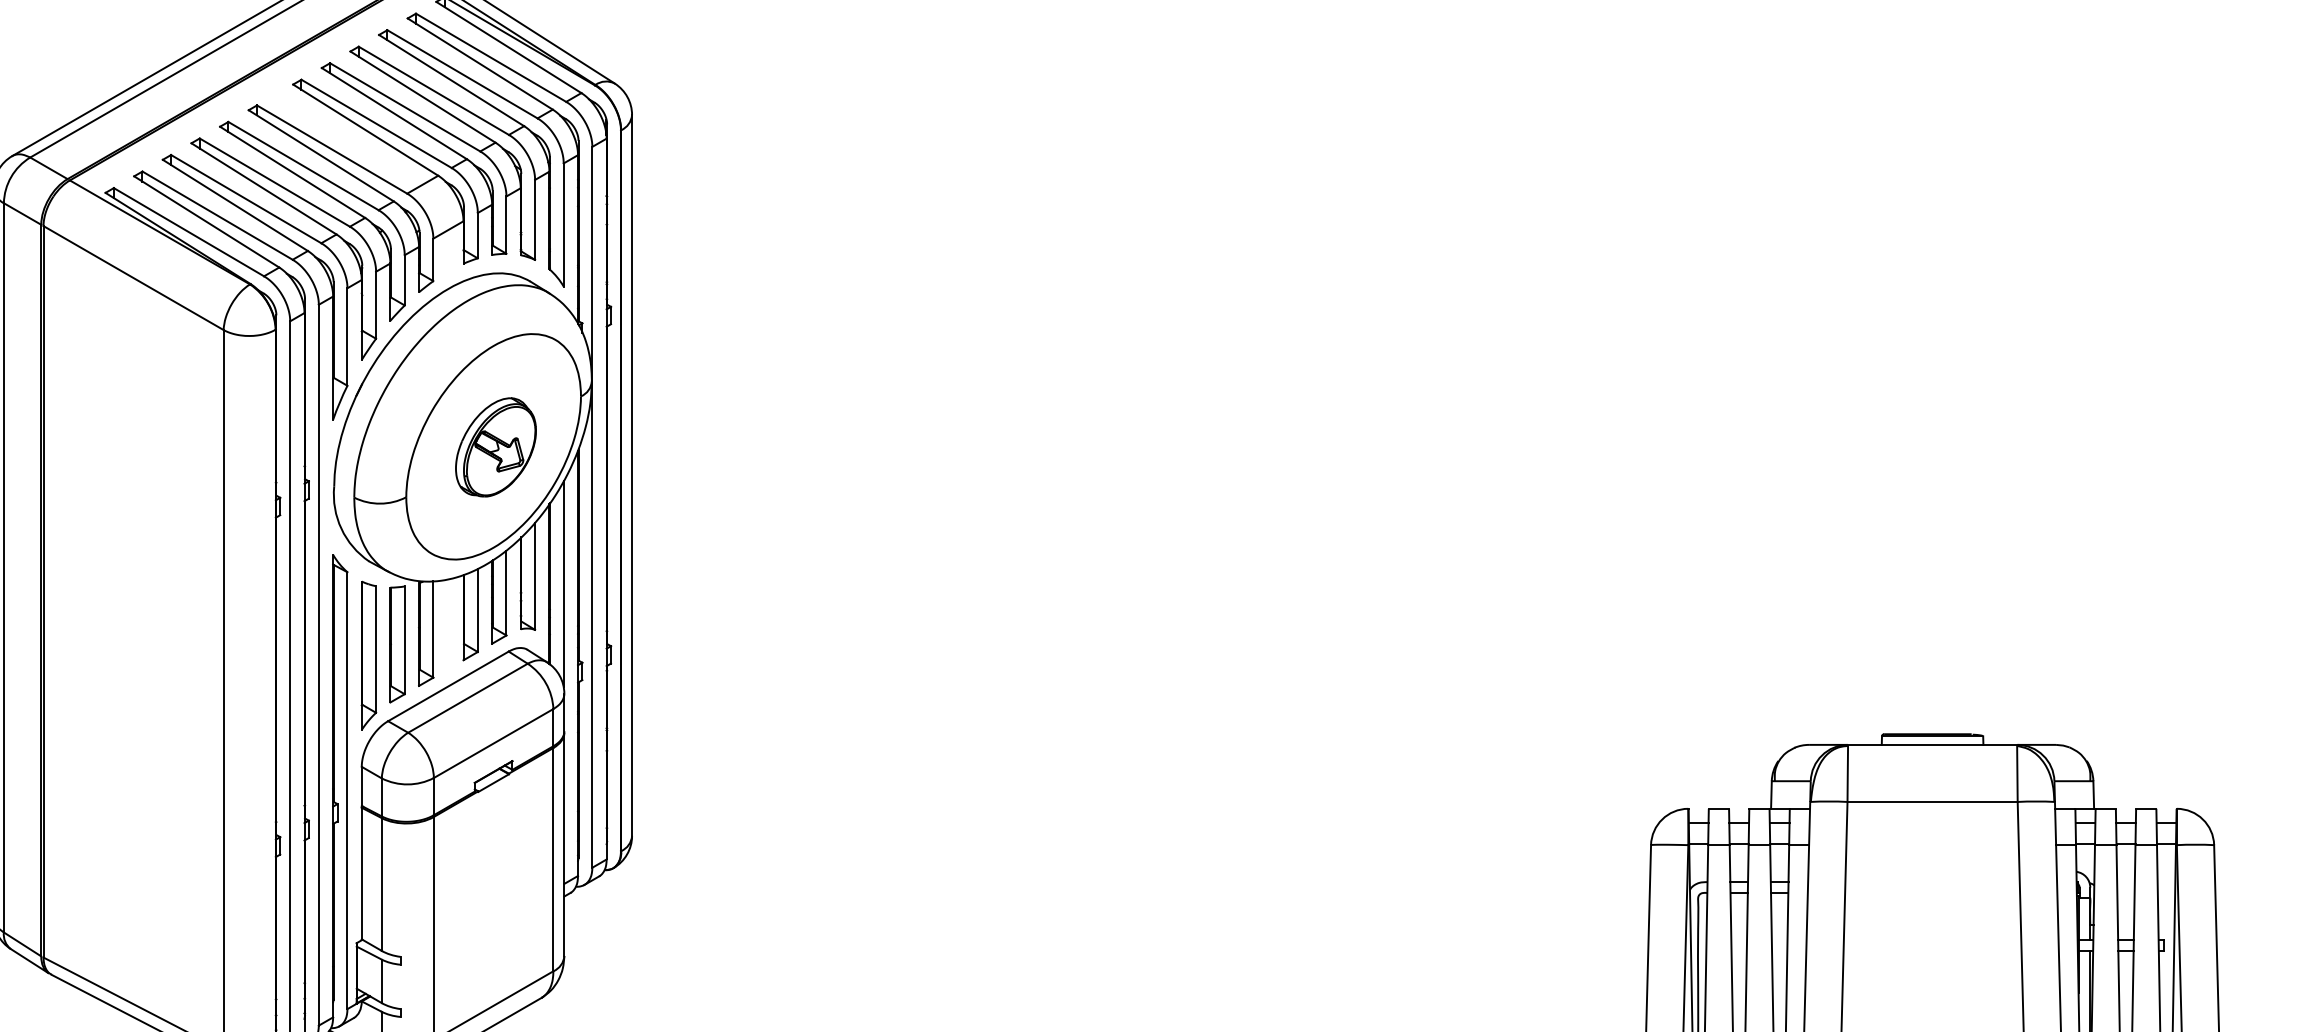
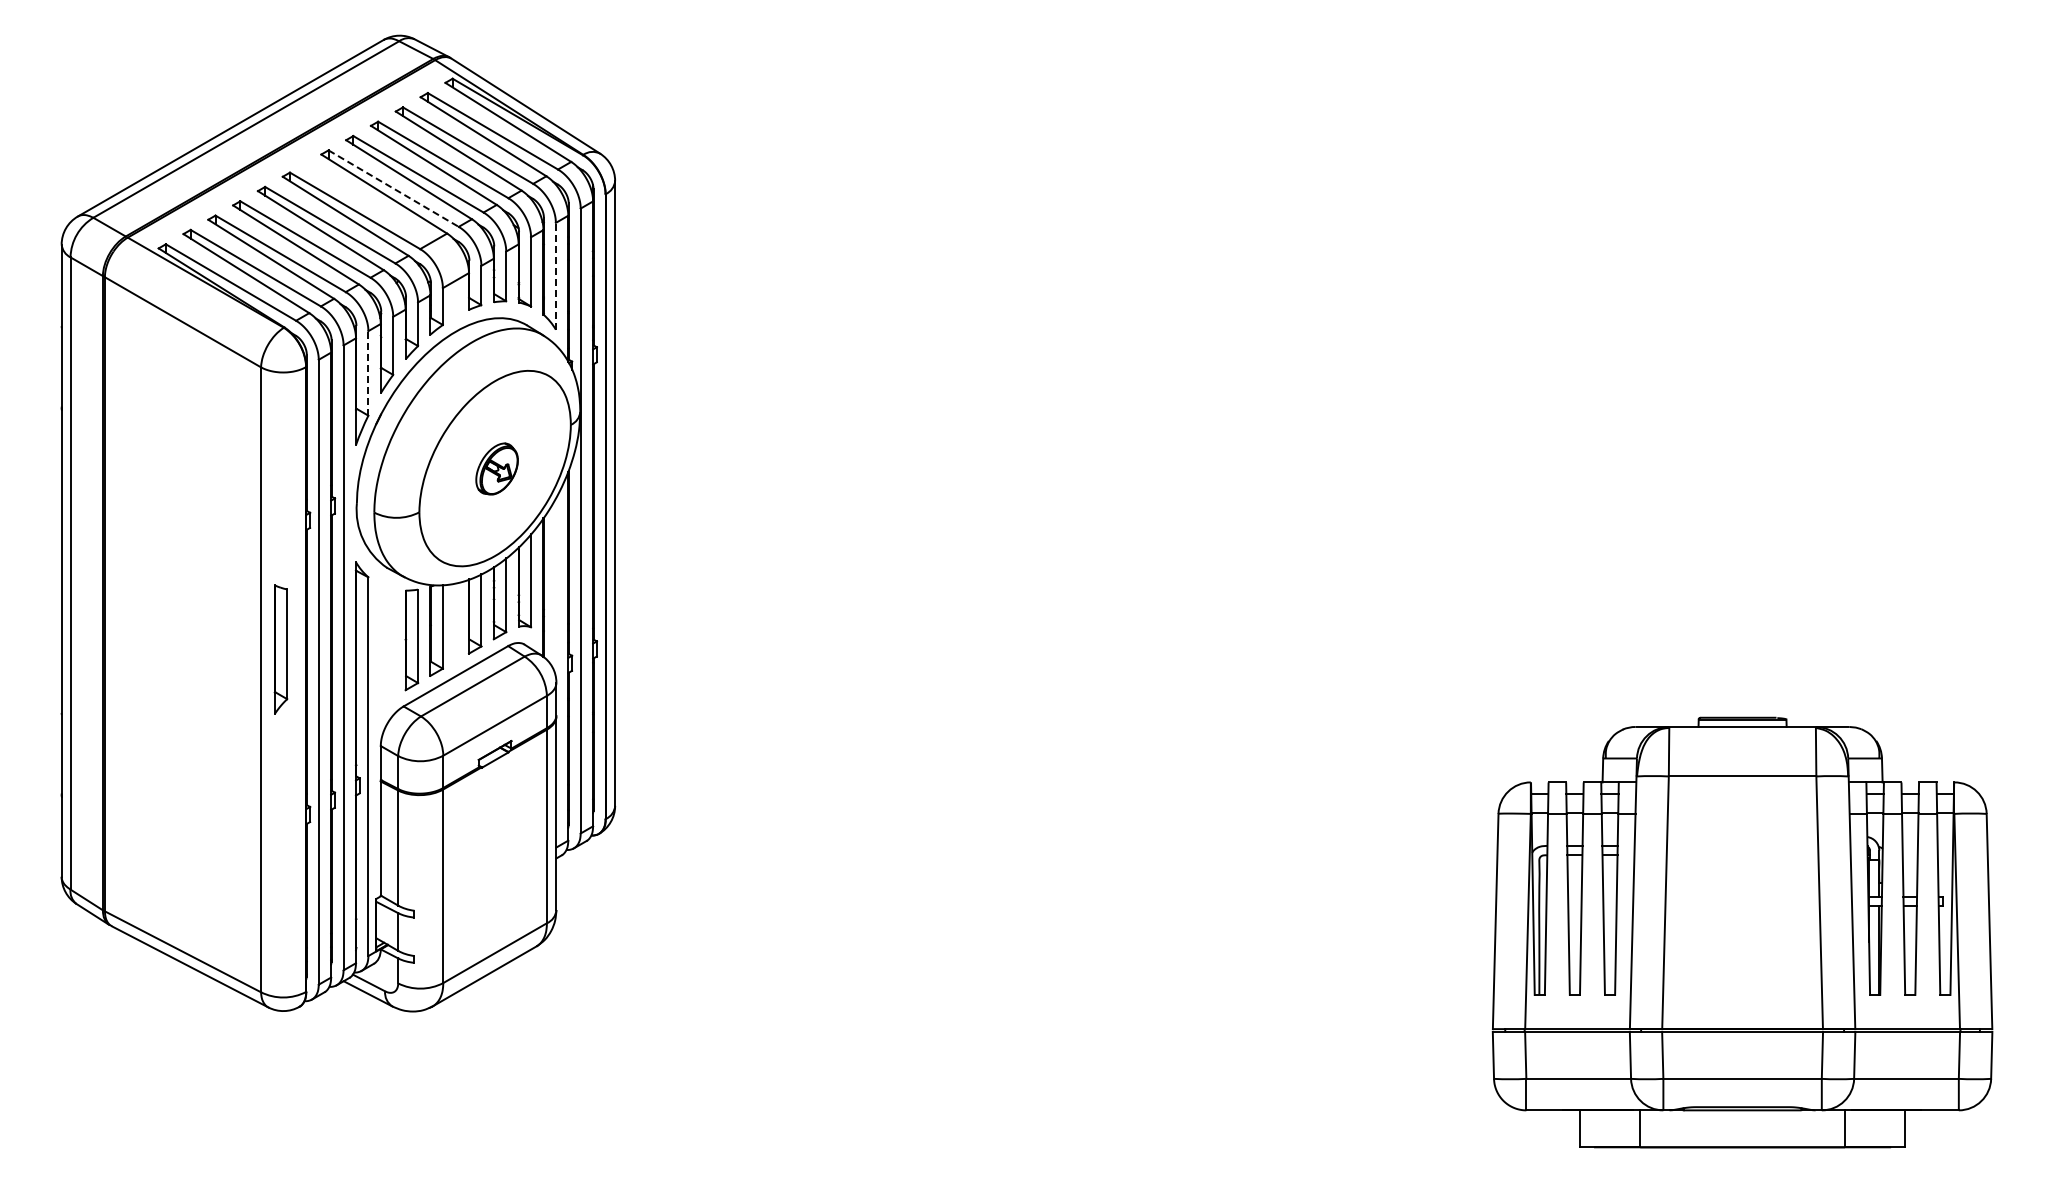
line: (376, 123) -> (393, 188), solid -> dashed
line: (563, 224) -> (555, 275), solid -> dashed
line: (347, 335) -> (368, 372), solid -> dashed
part: (495, 446) -> (496, 468), size x0.6
line: (563, 583) -> (555, 587), removed
part: (368, 655) -> (280, 649), moved

